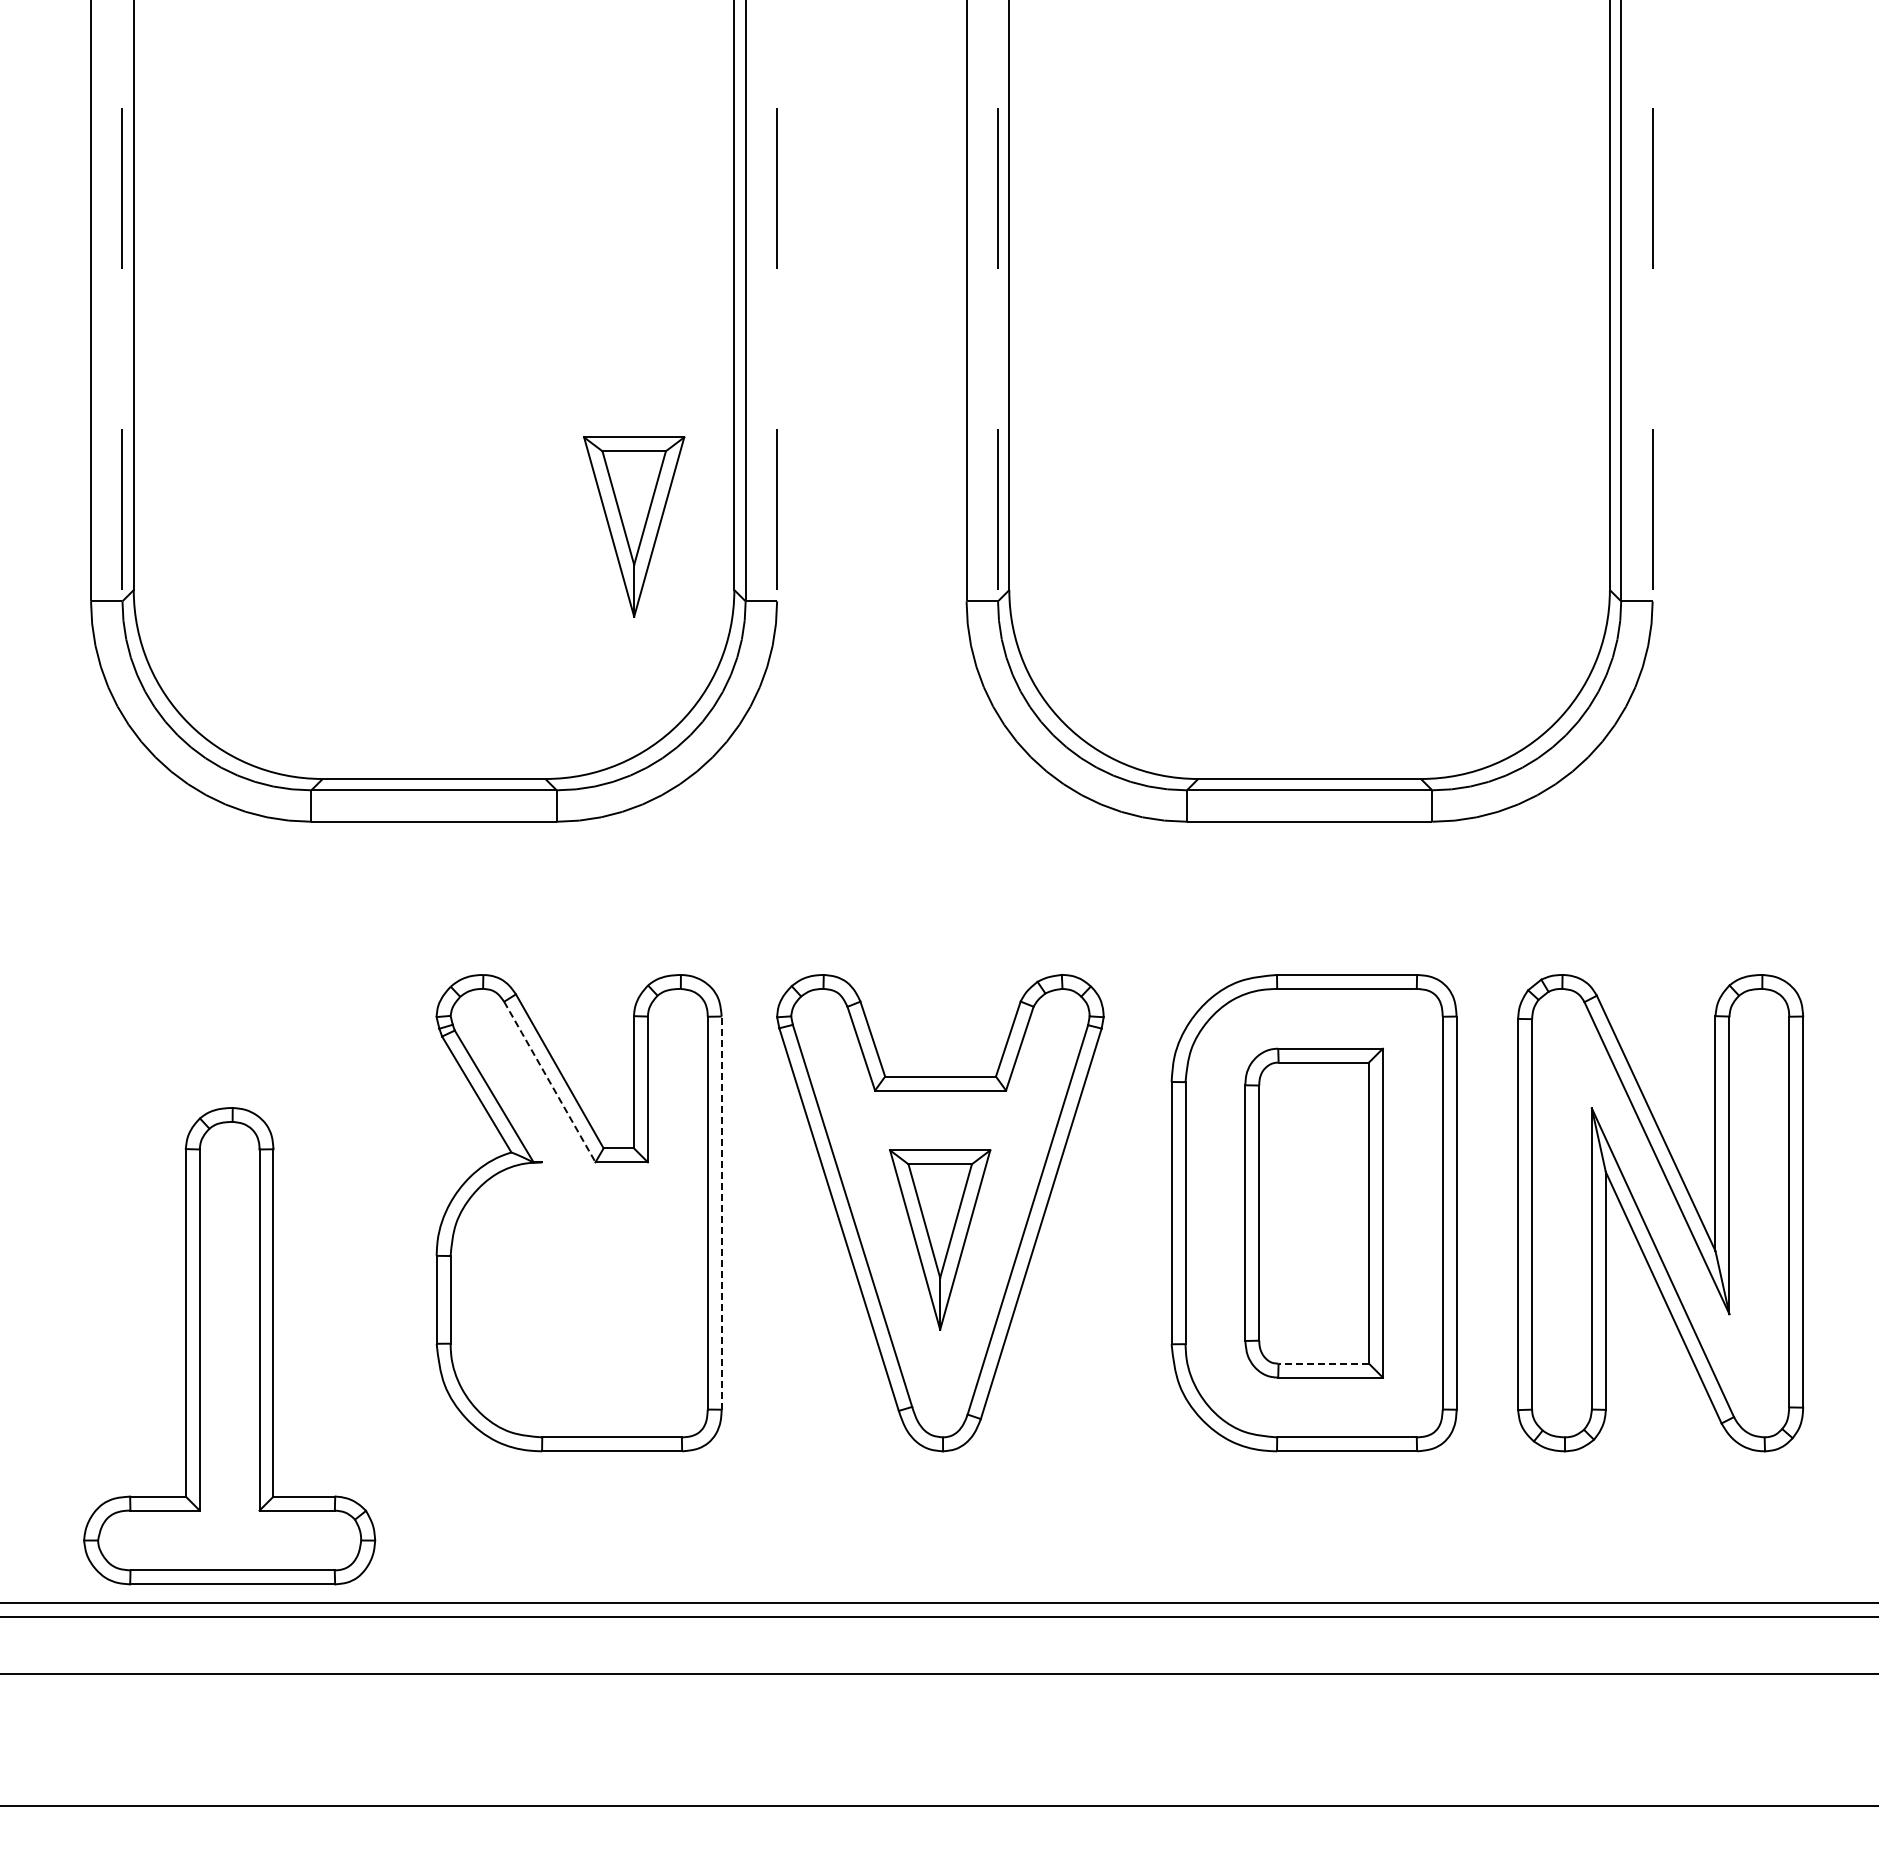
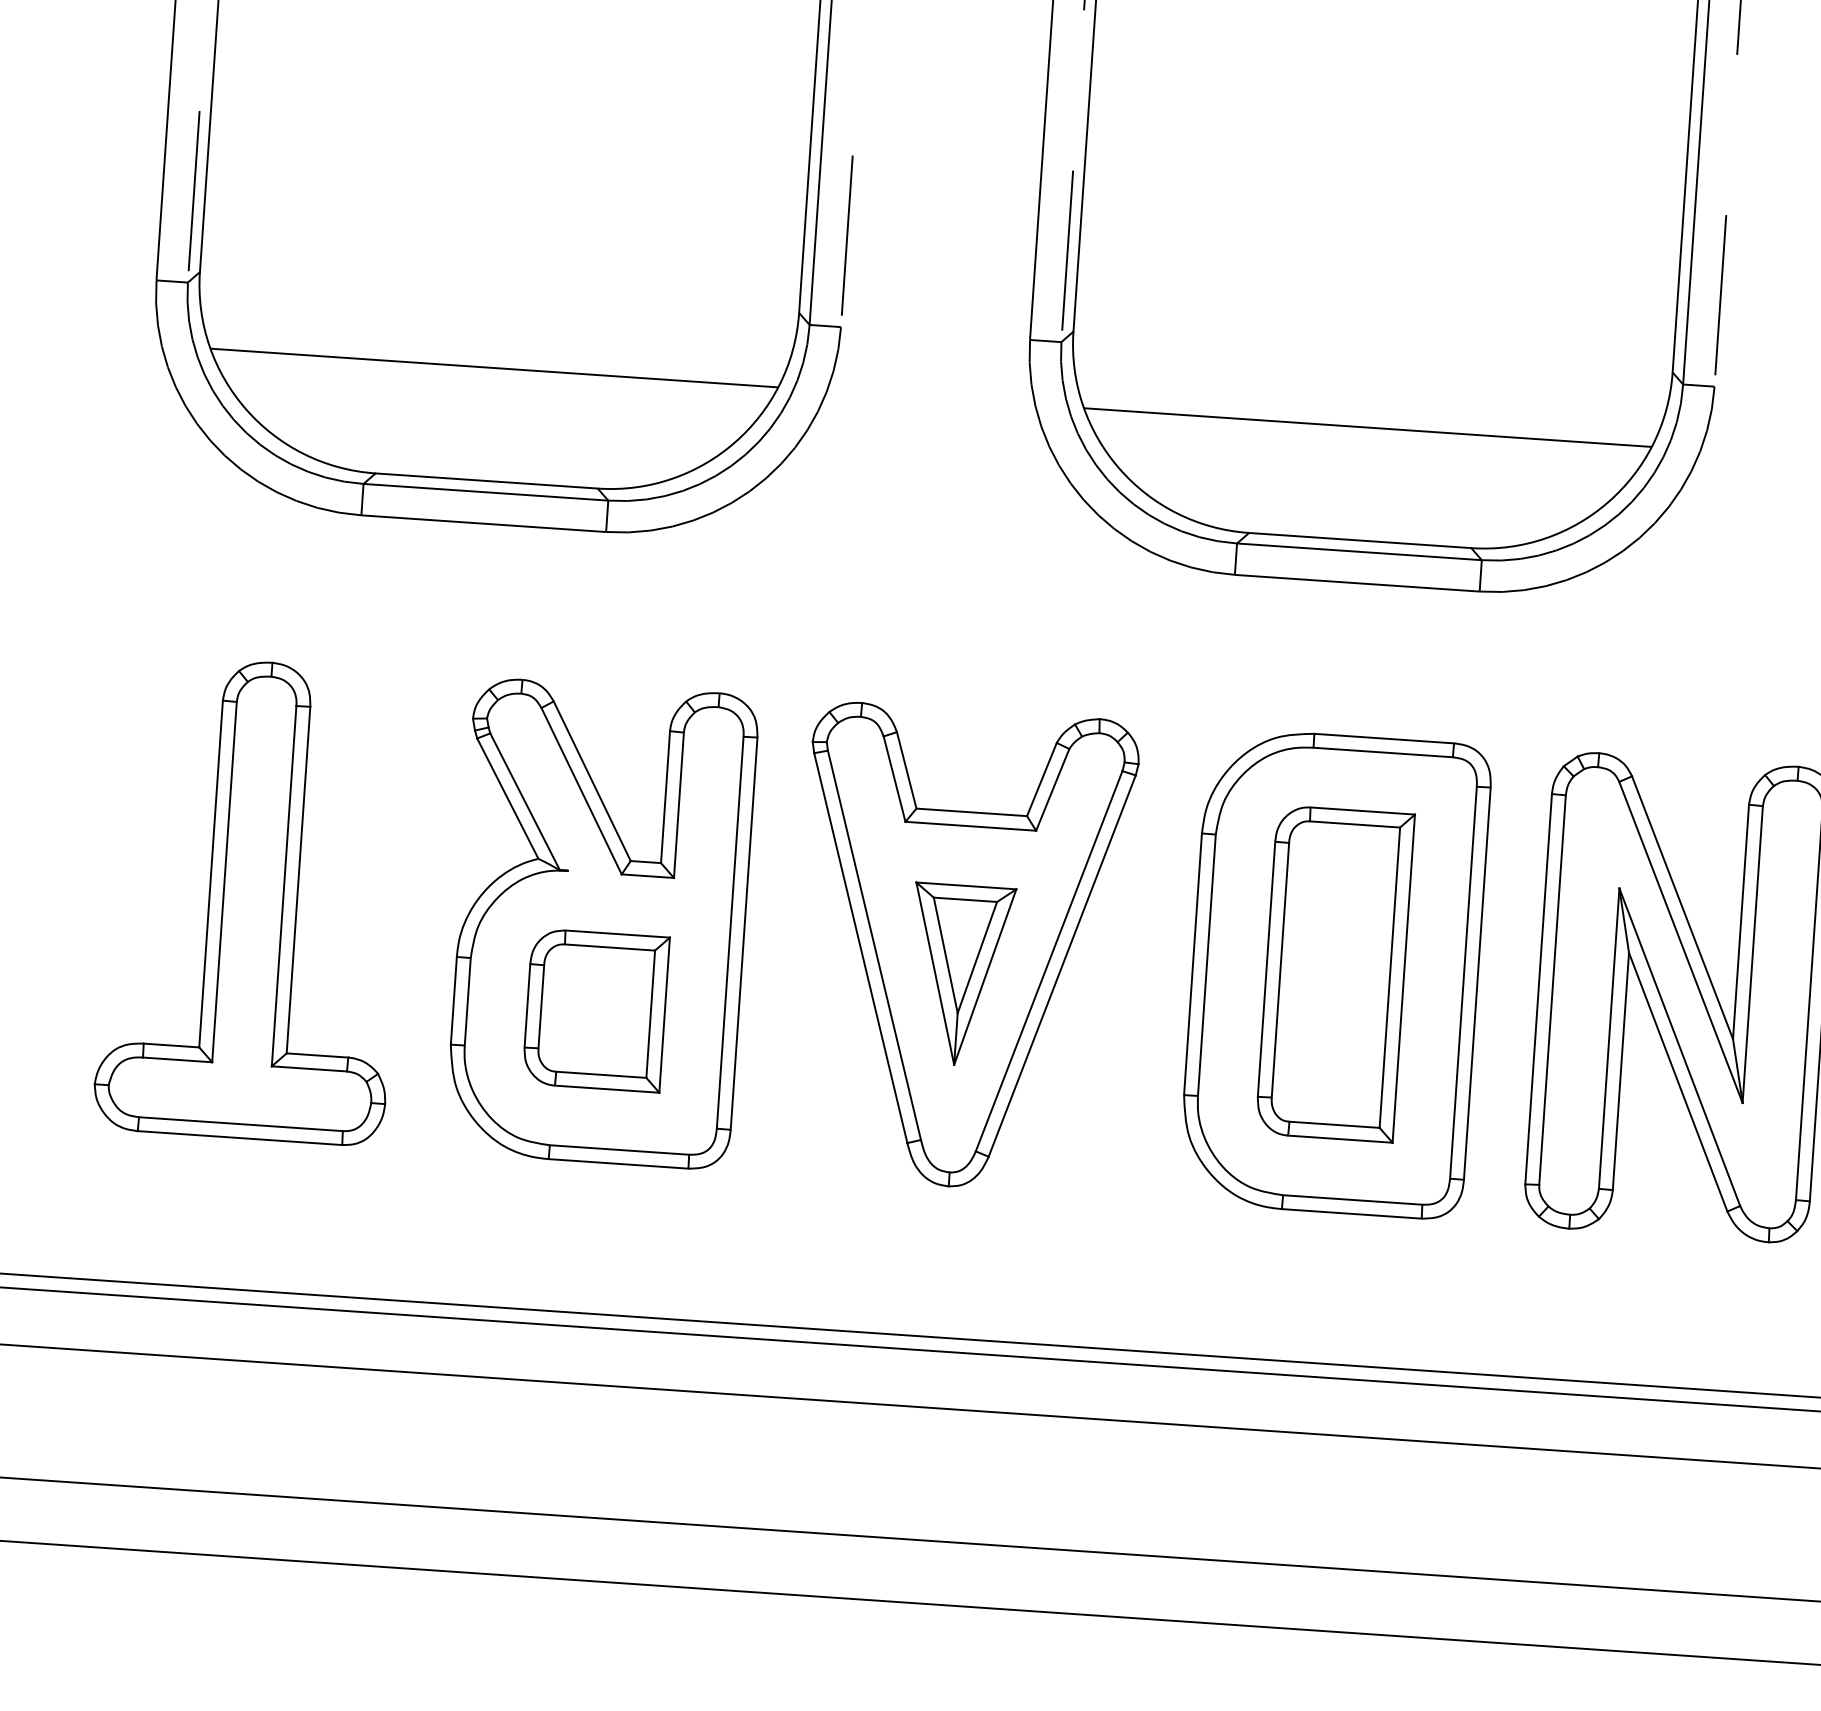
part: (634, 526) -> (703, 242), removed
line: (433, 665) -> (493, 367), added
line: (1309, 665) -> (1367, 427), added
line: (550, 1082) -> (582, 791), dashed -> solid
line: (721, 1213) -> (743, 934), dashed -> solid
part: (578, 1299) -> (595, 1010), added
part: (229, 1346) -> (253, 900), moved
line: (1323, 1363) -> (1334, 1124), dashed -> solid

